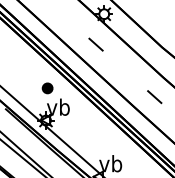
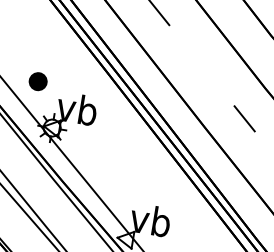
part: (47, 88) -> (37, 81), moved

